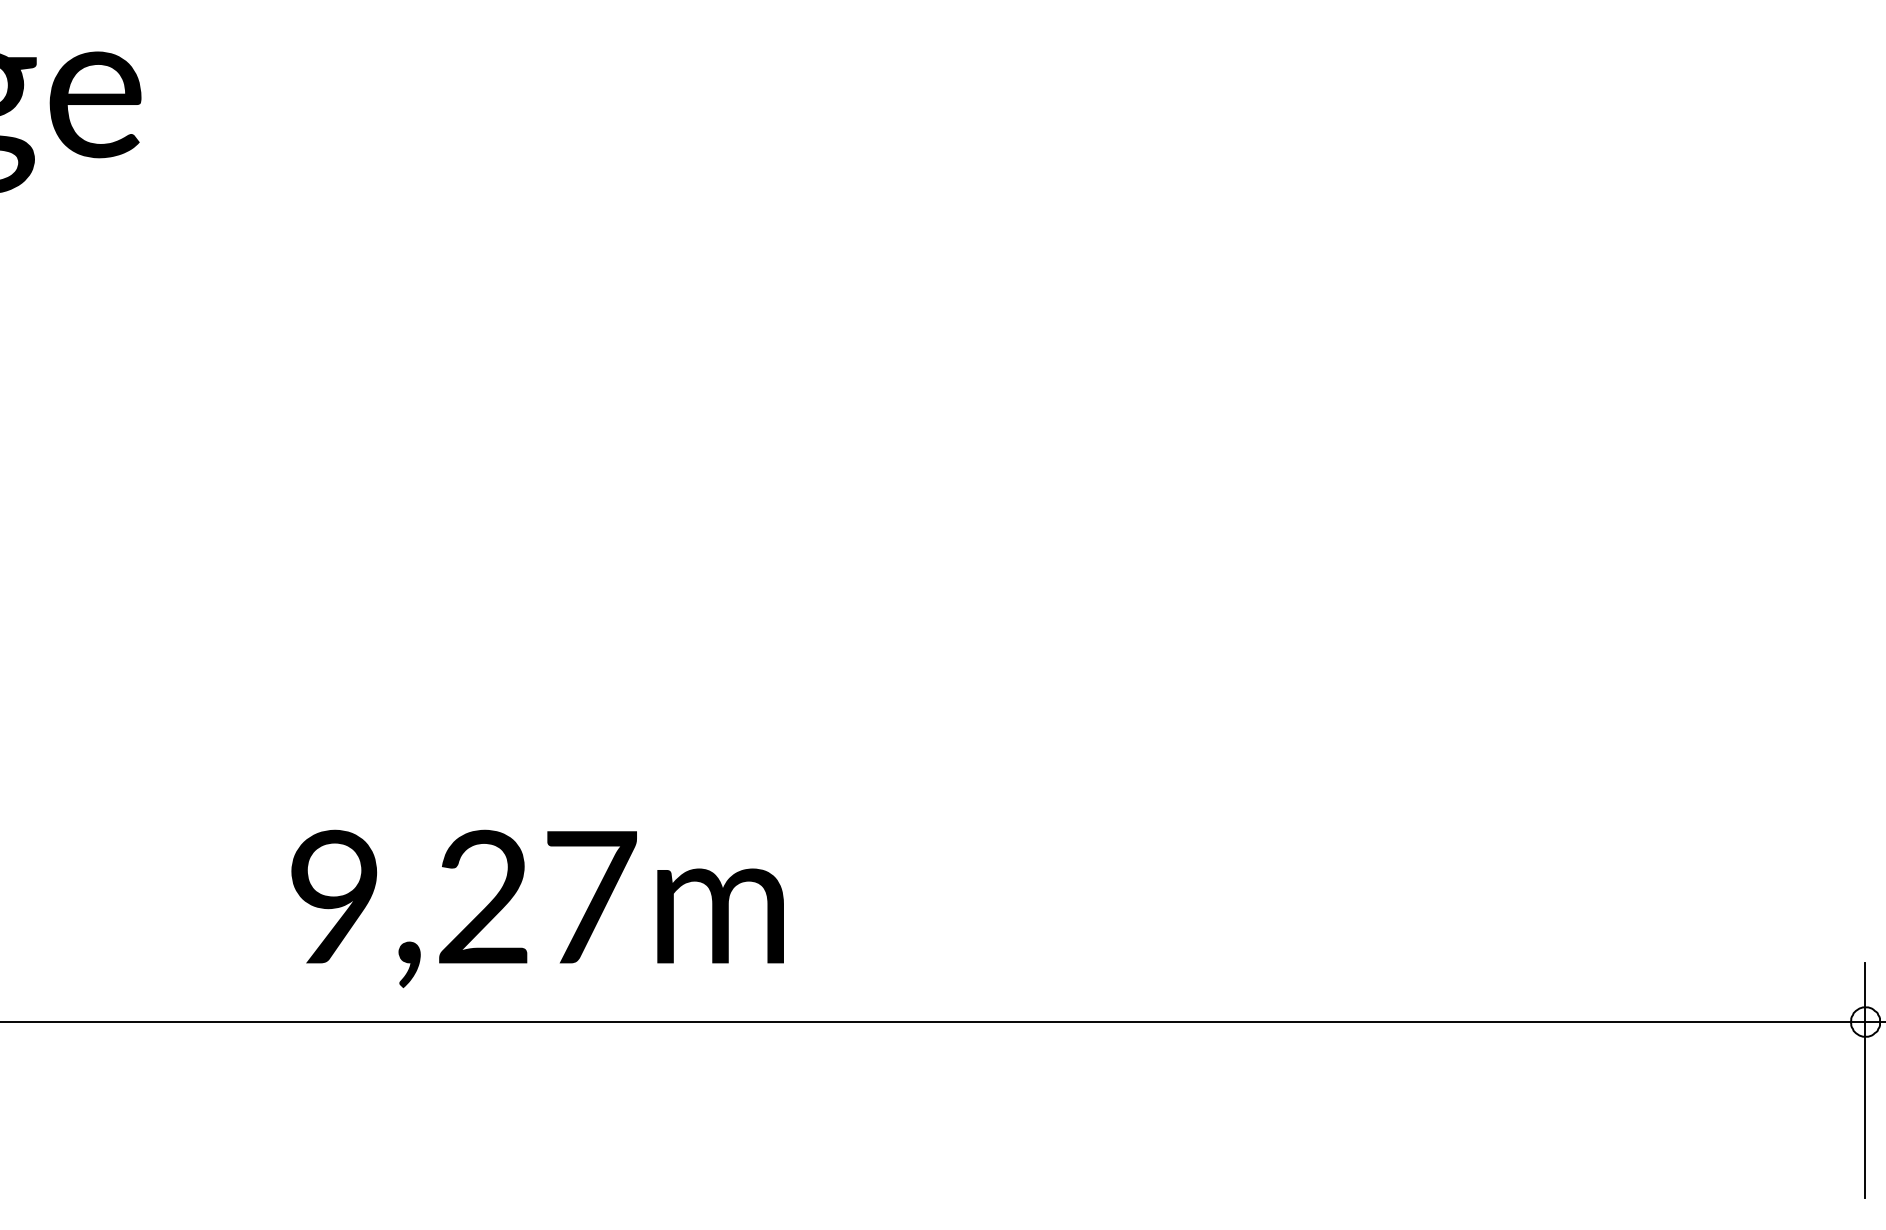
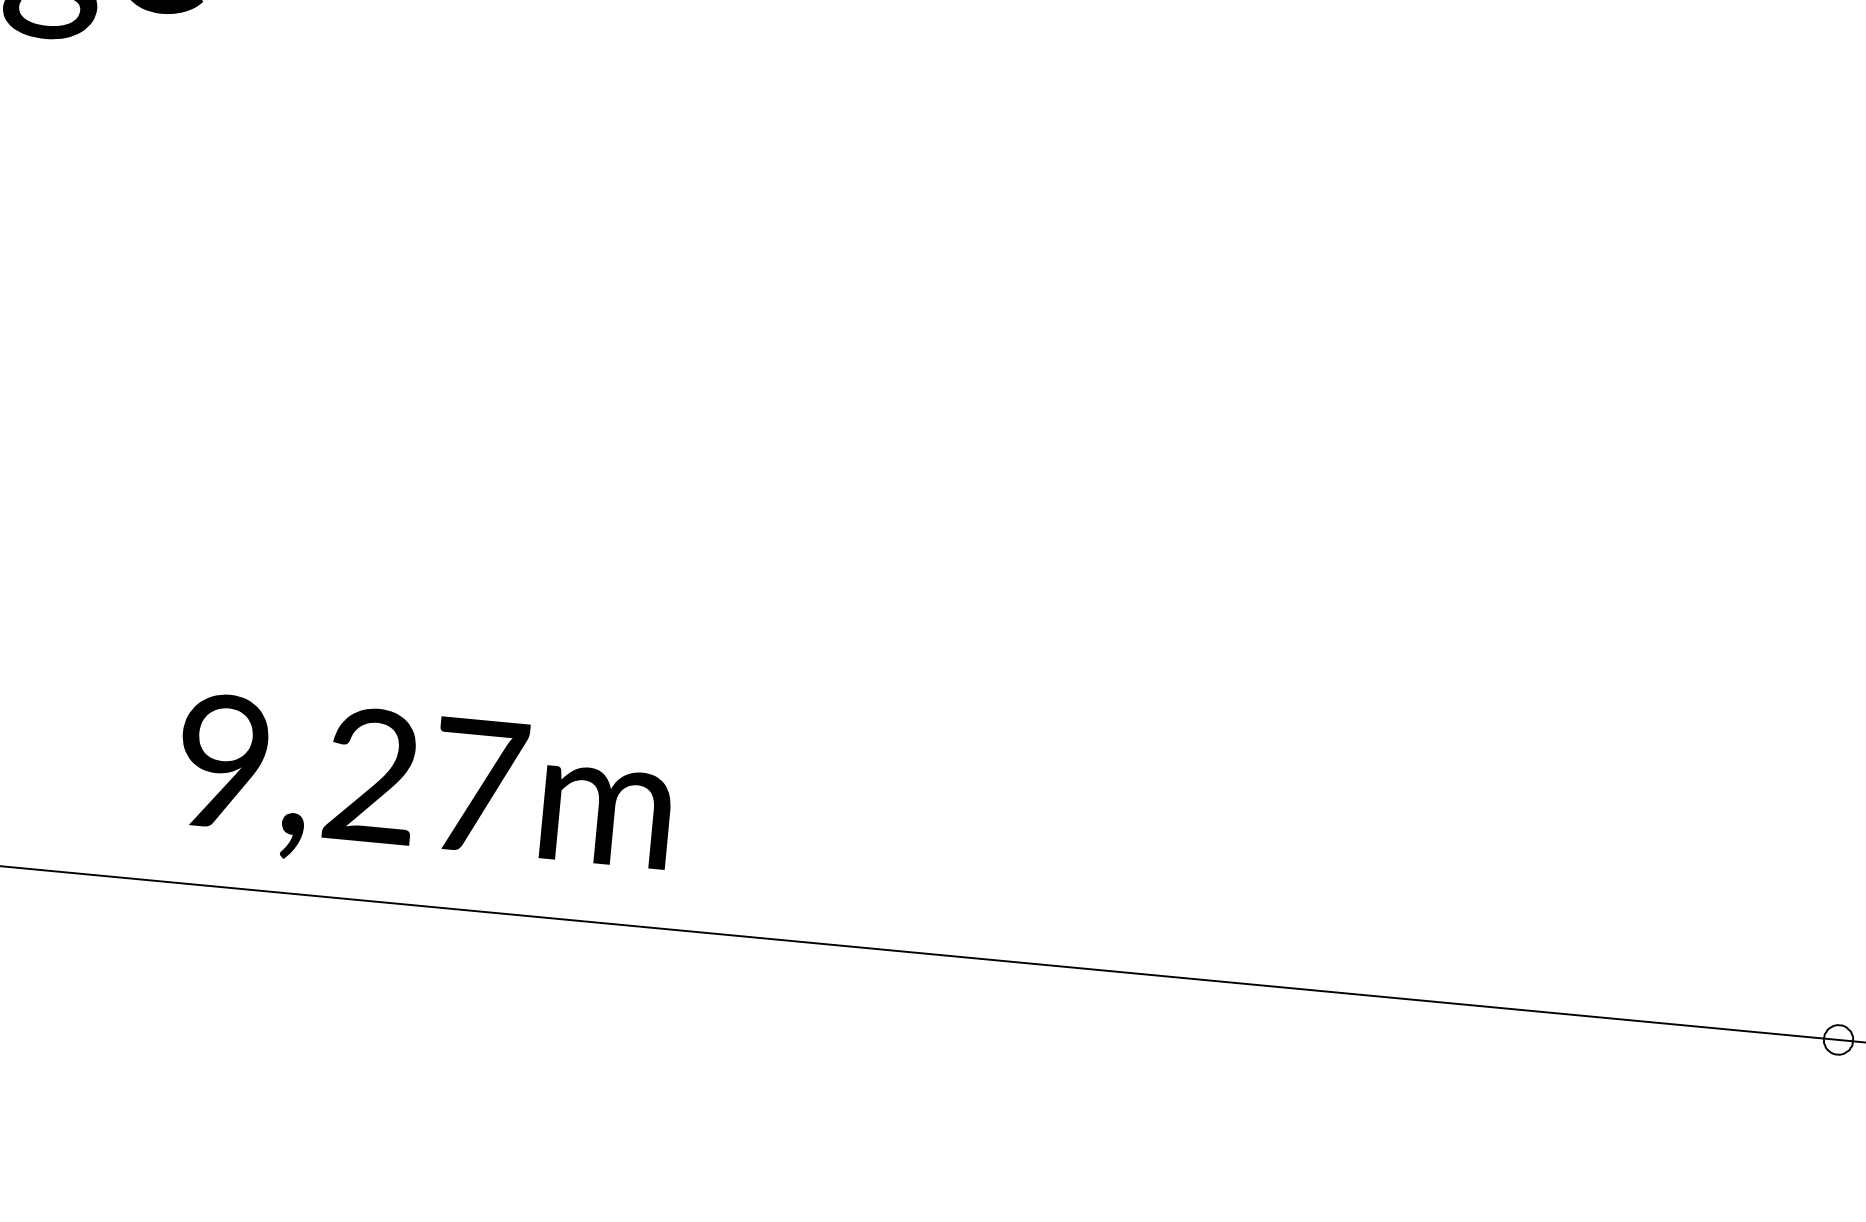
text: (537, 908) -> (424, 792), moved
line: (1865, 1080) -> (1832, 1098), removed

